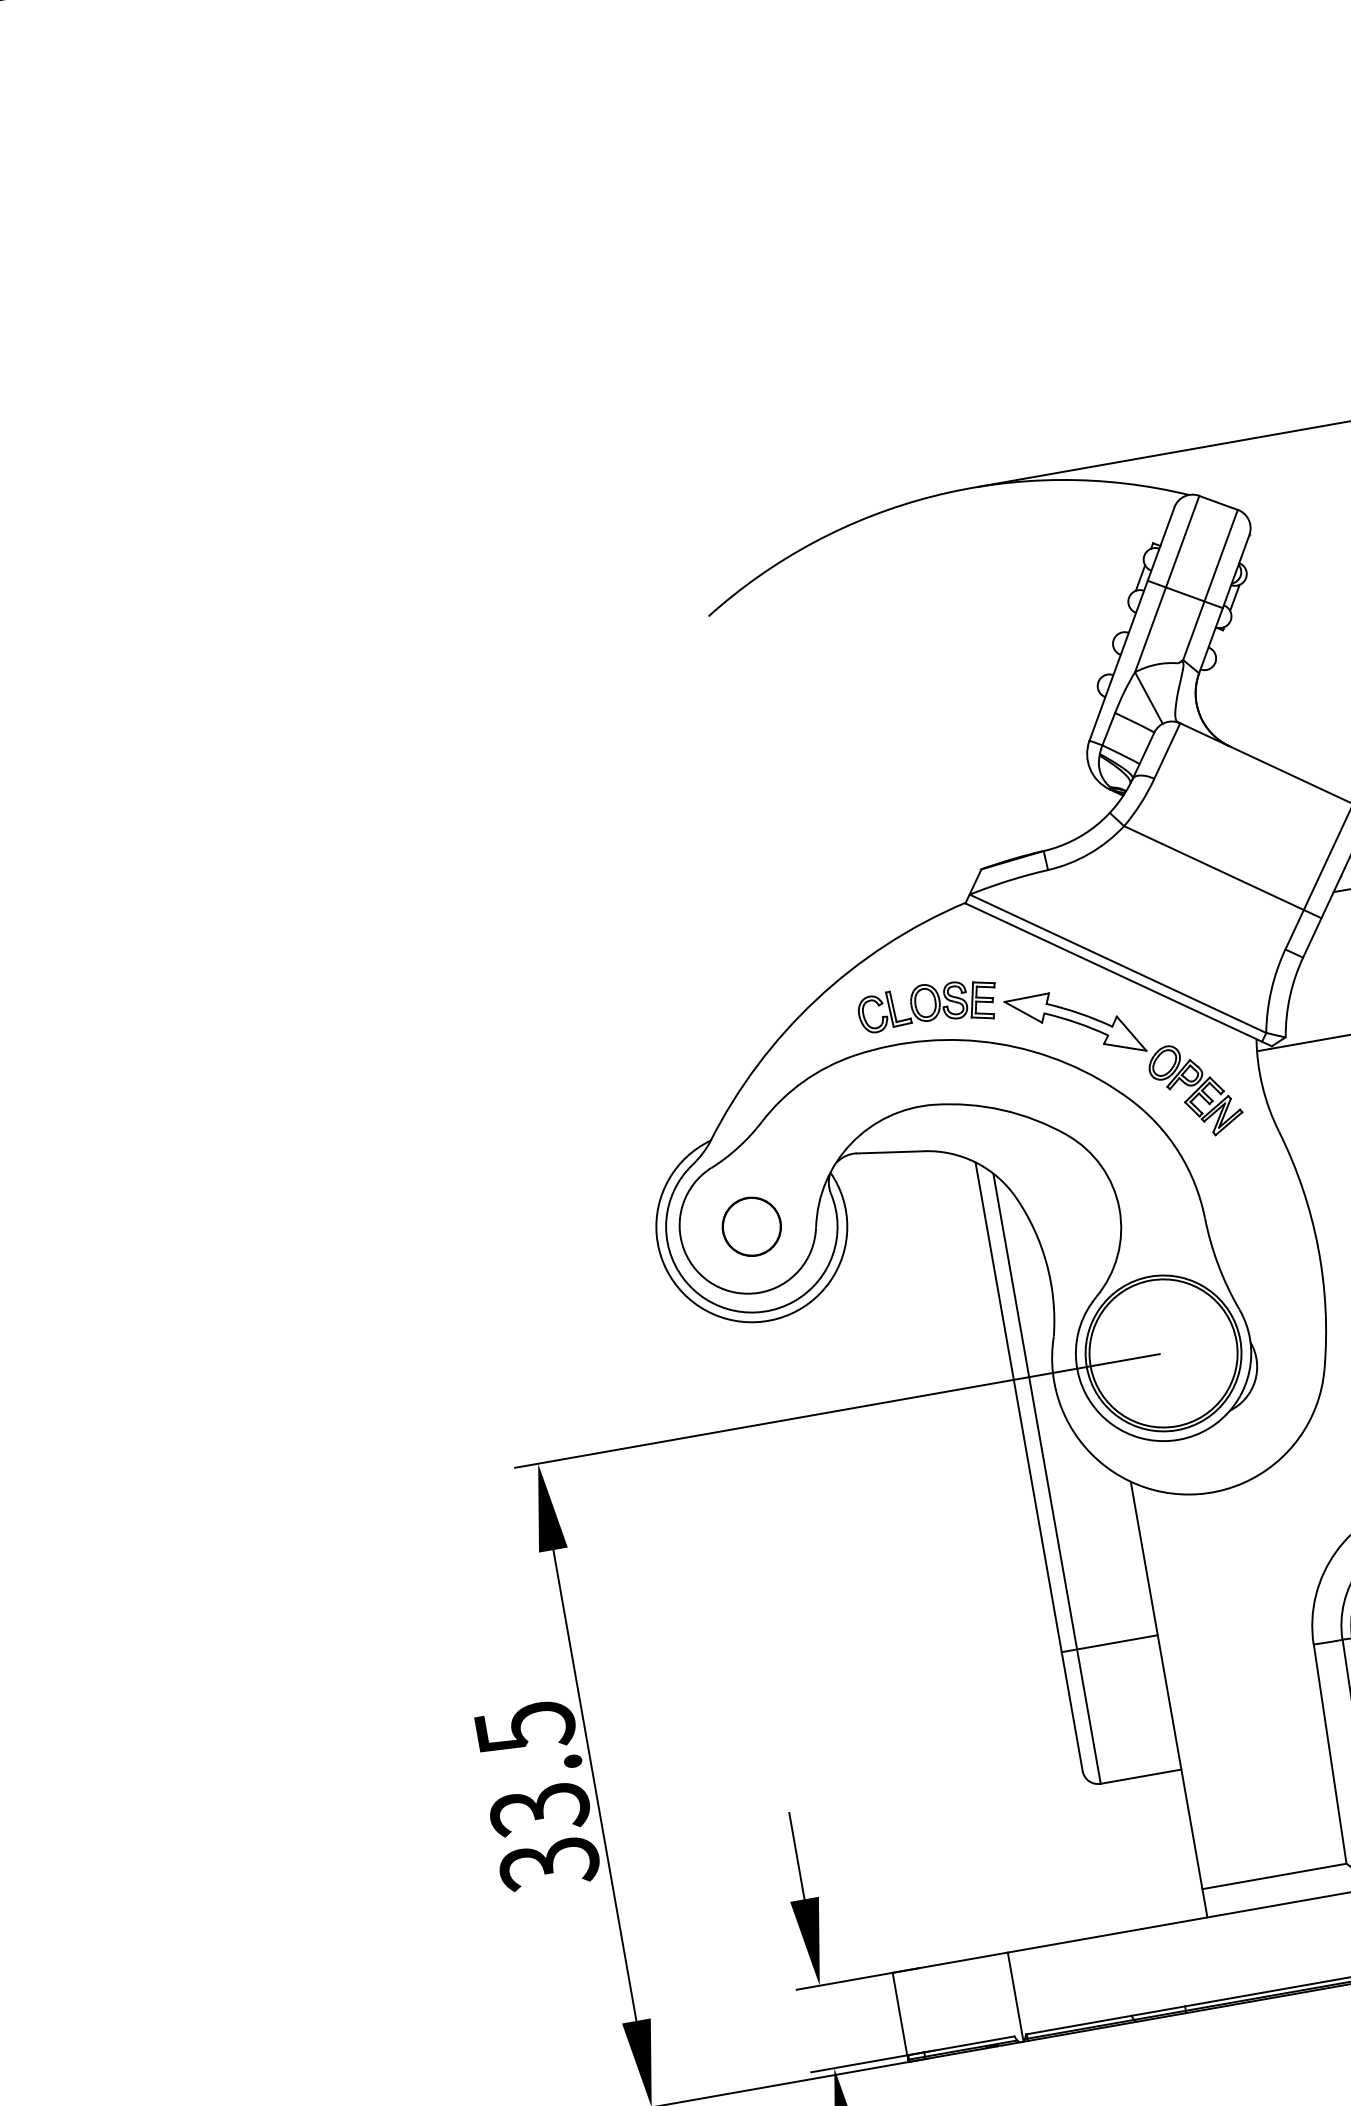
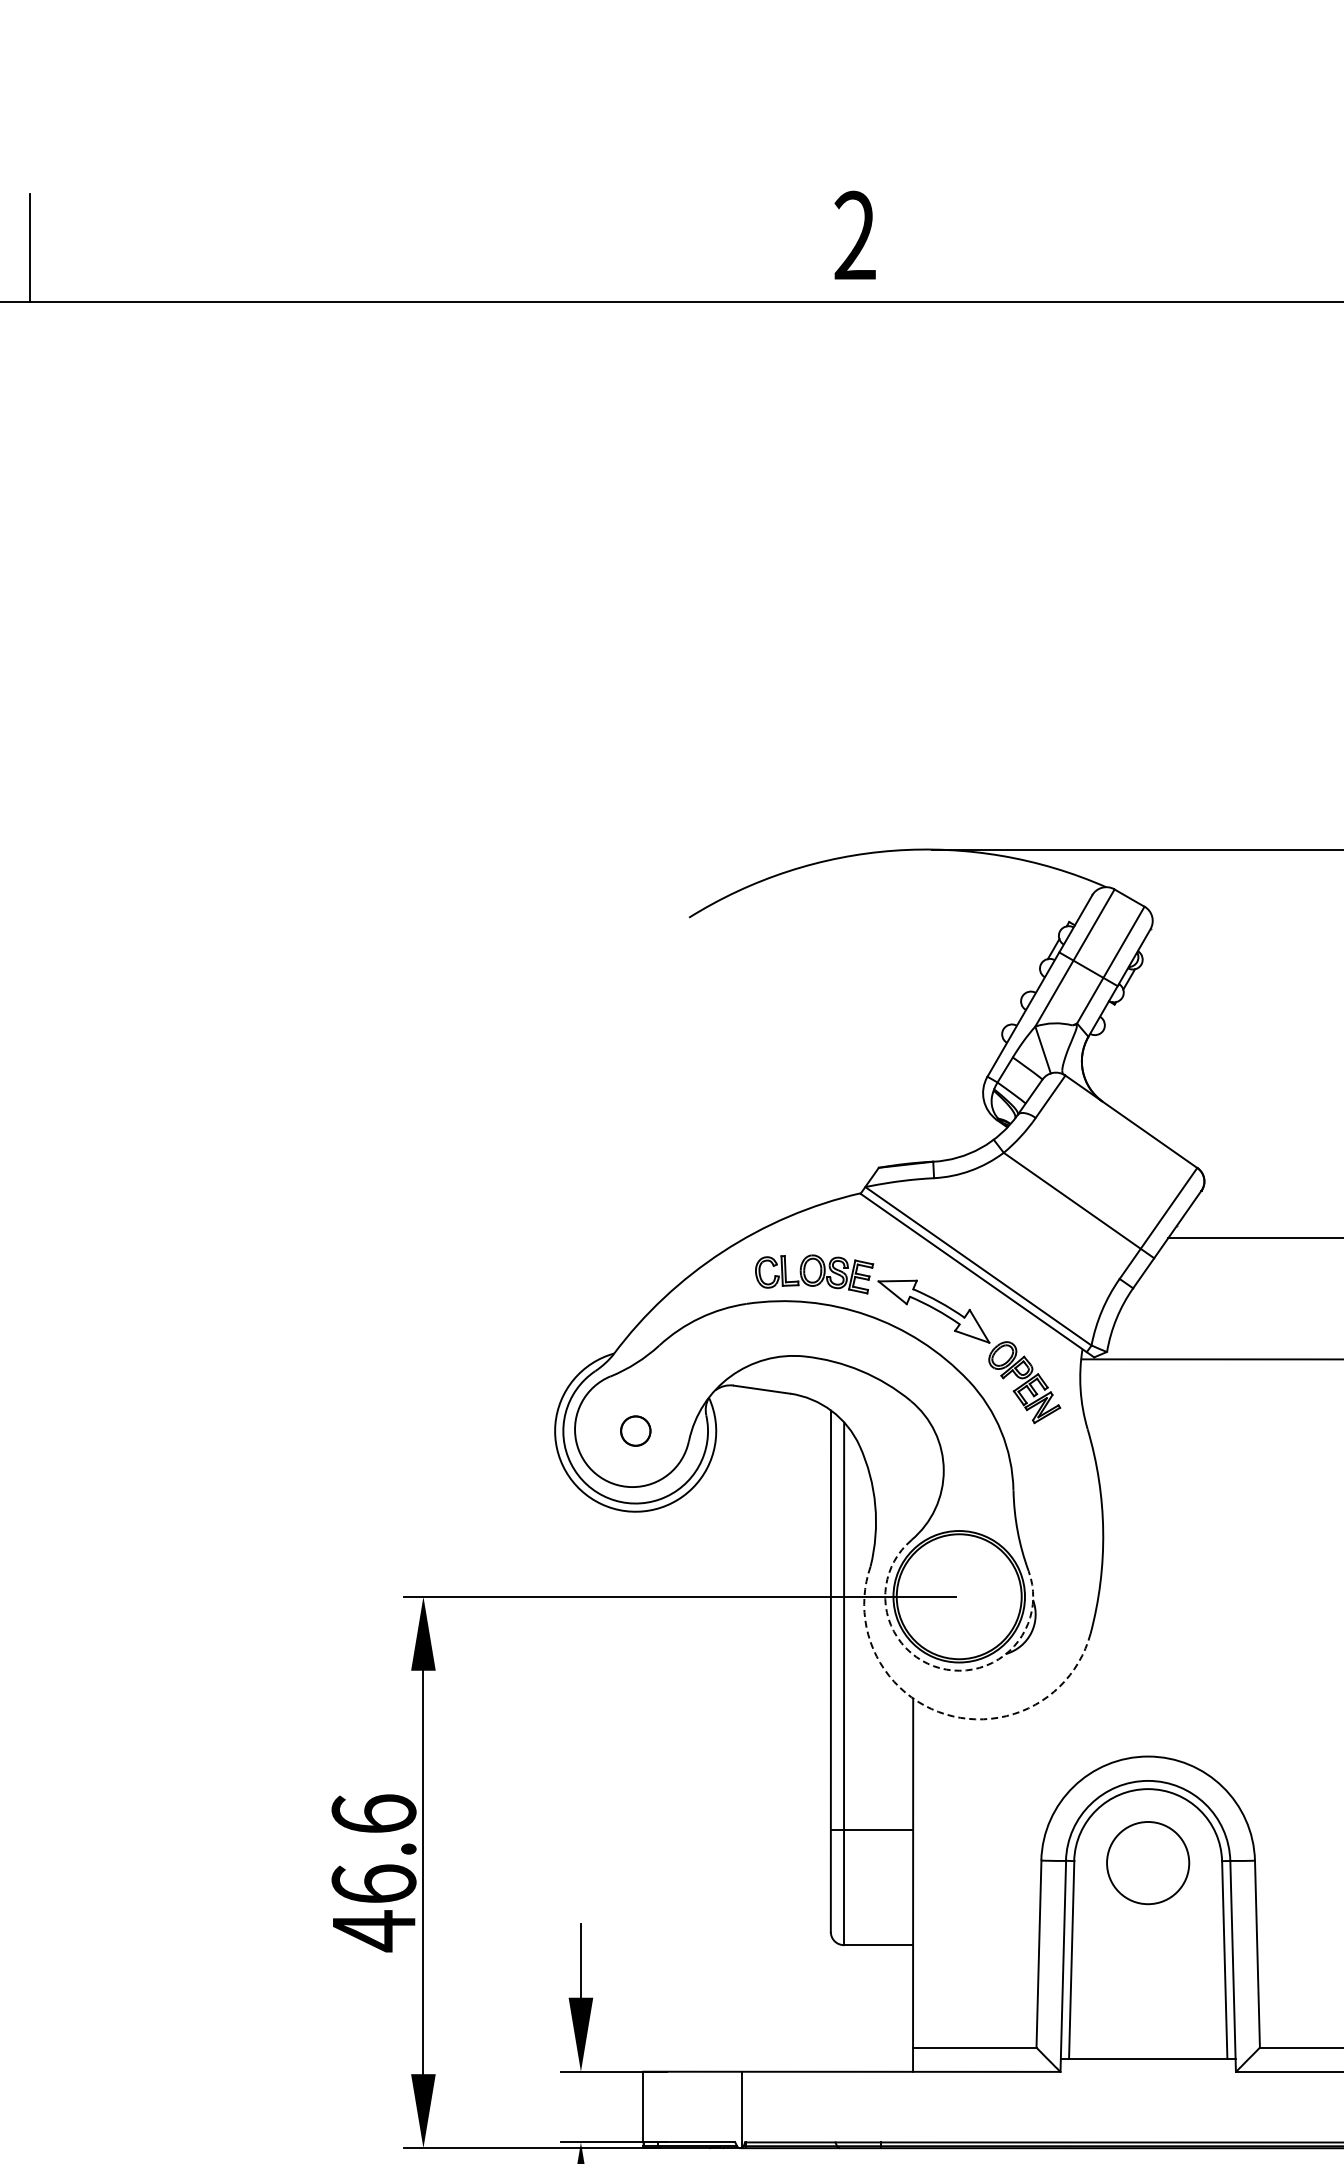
circle: (751, 1226) -> (635, 1430), size x0.6
arc: (1156, 1441) -> (940, 1668), solid -> dashed
arc: (1171, 1493) -> (945, 1714), solid -> dashed
text: (536, 1797) -> (373, 1873), 33.5 -> 46.6

